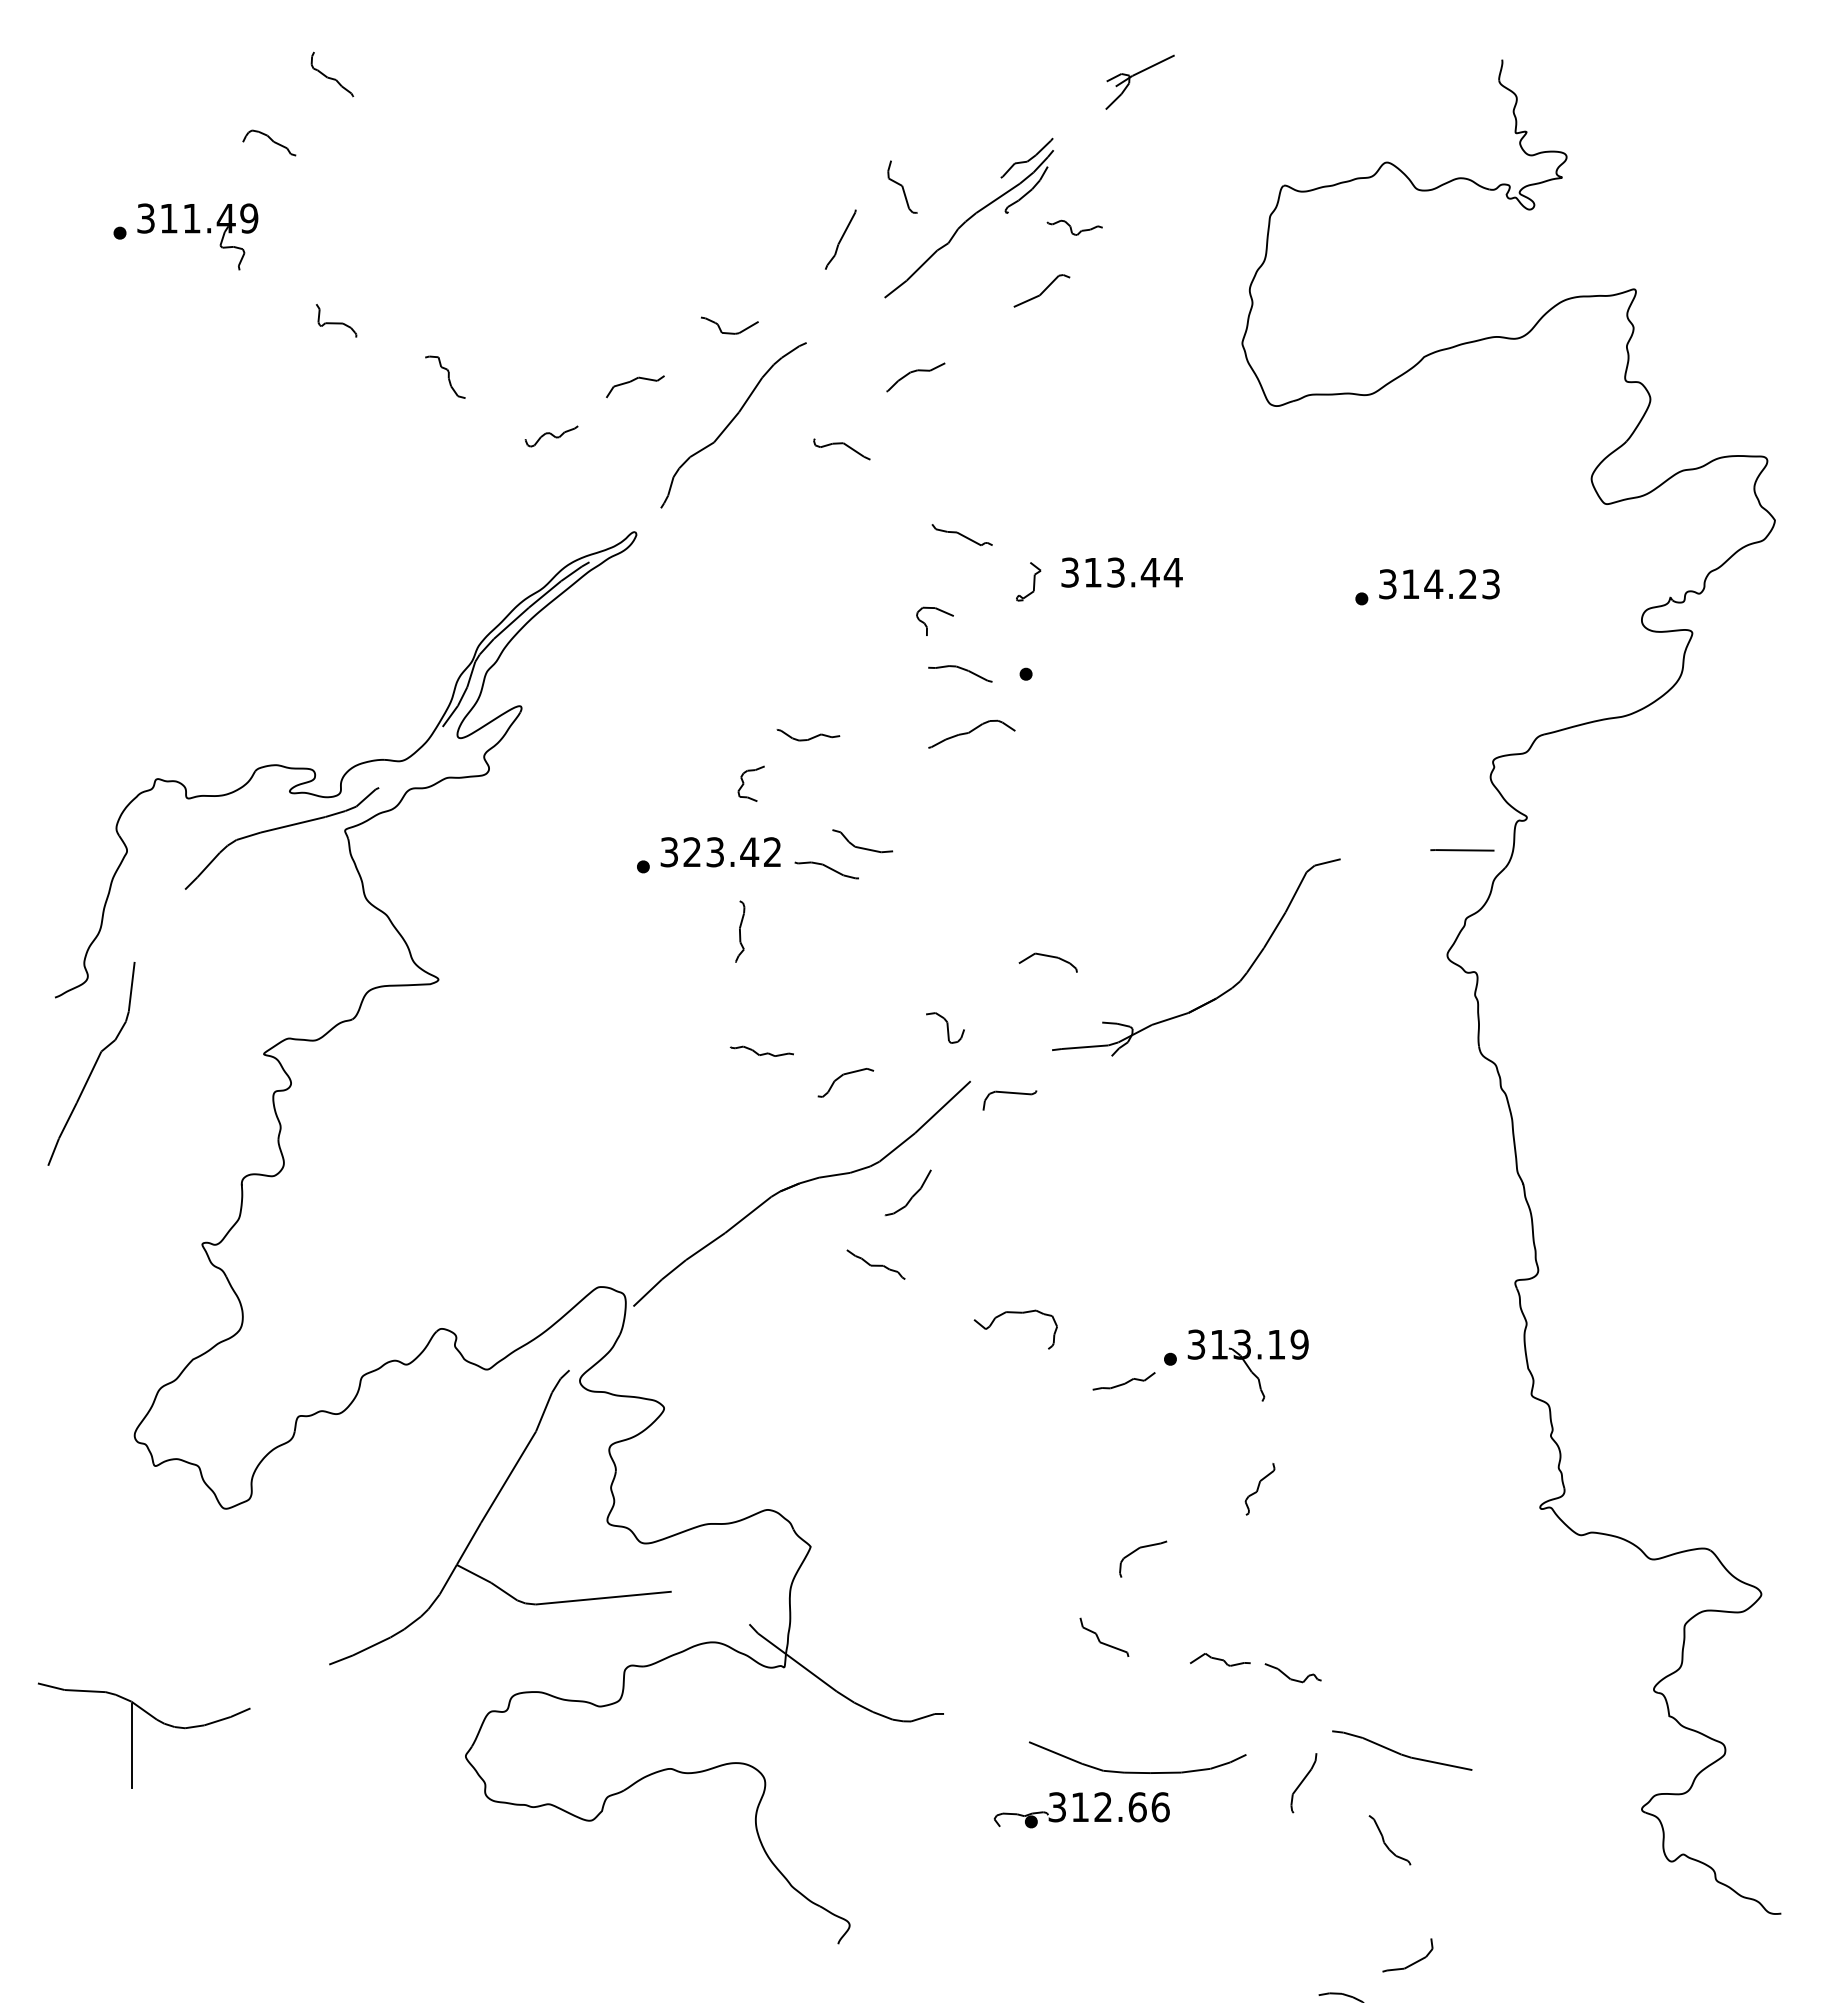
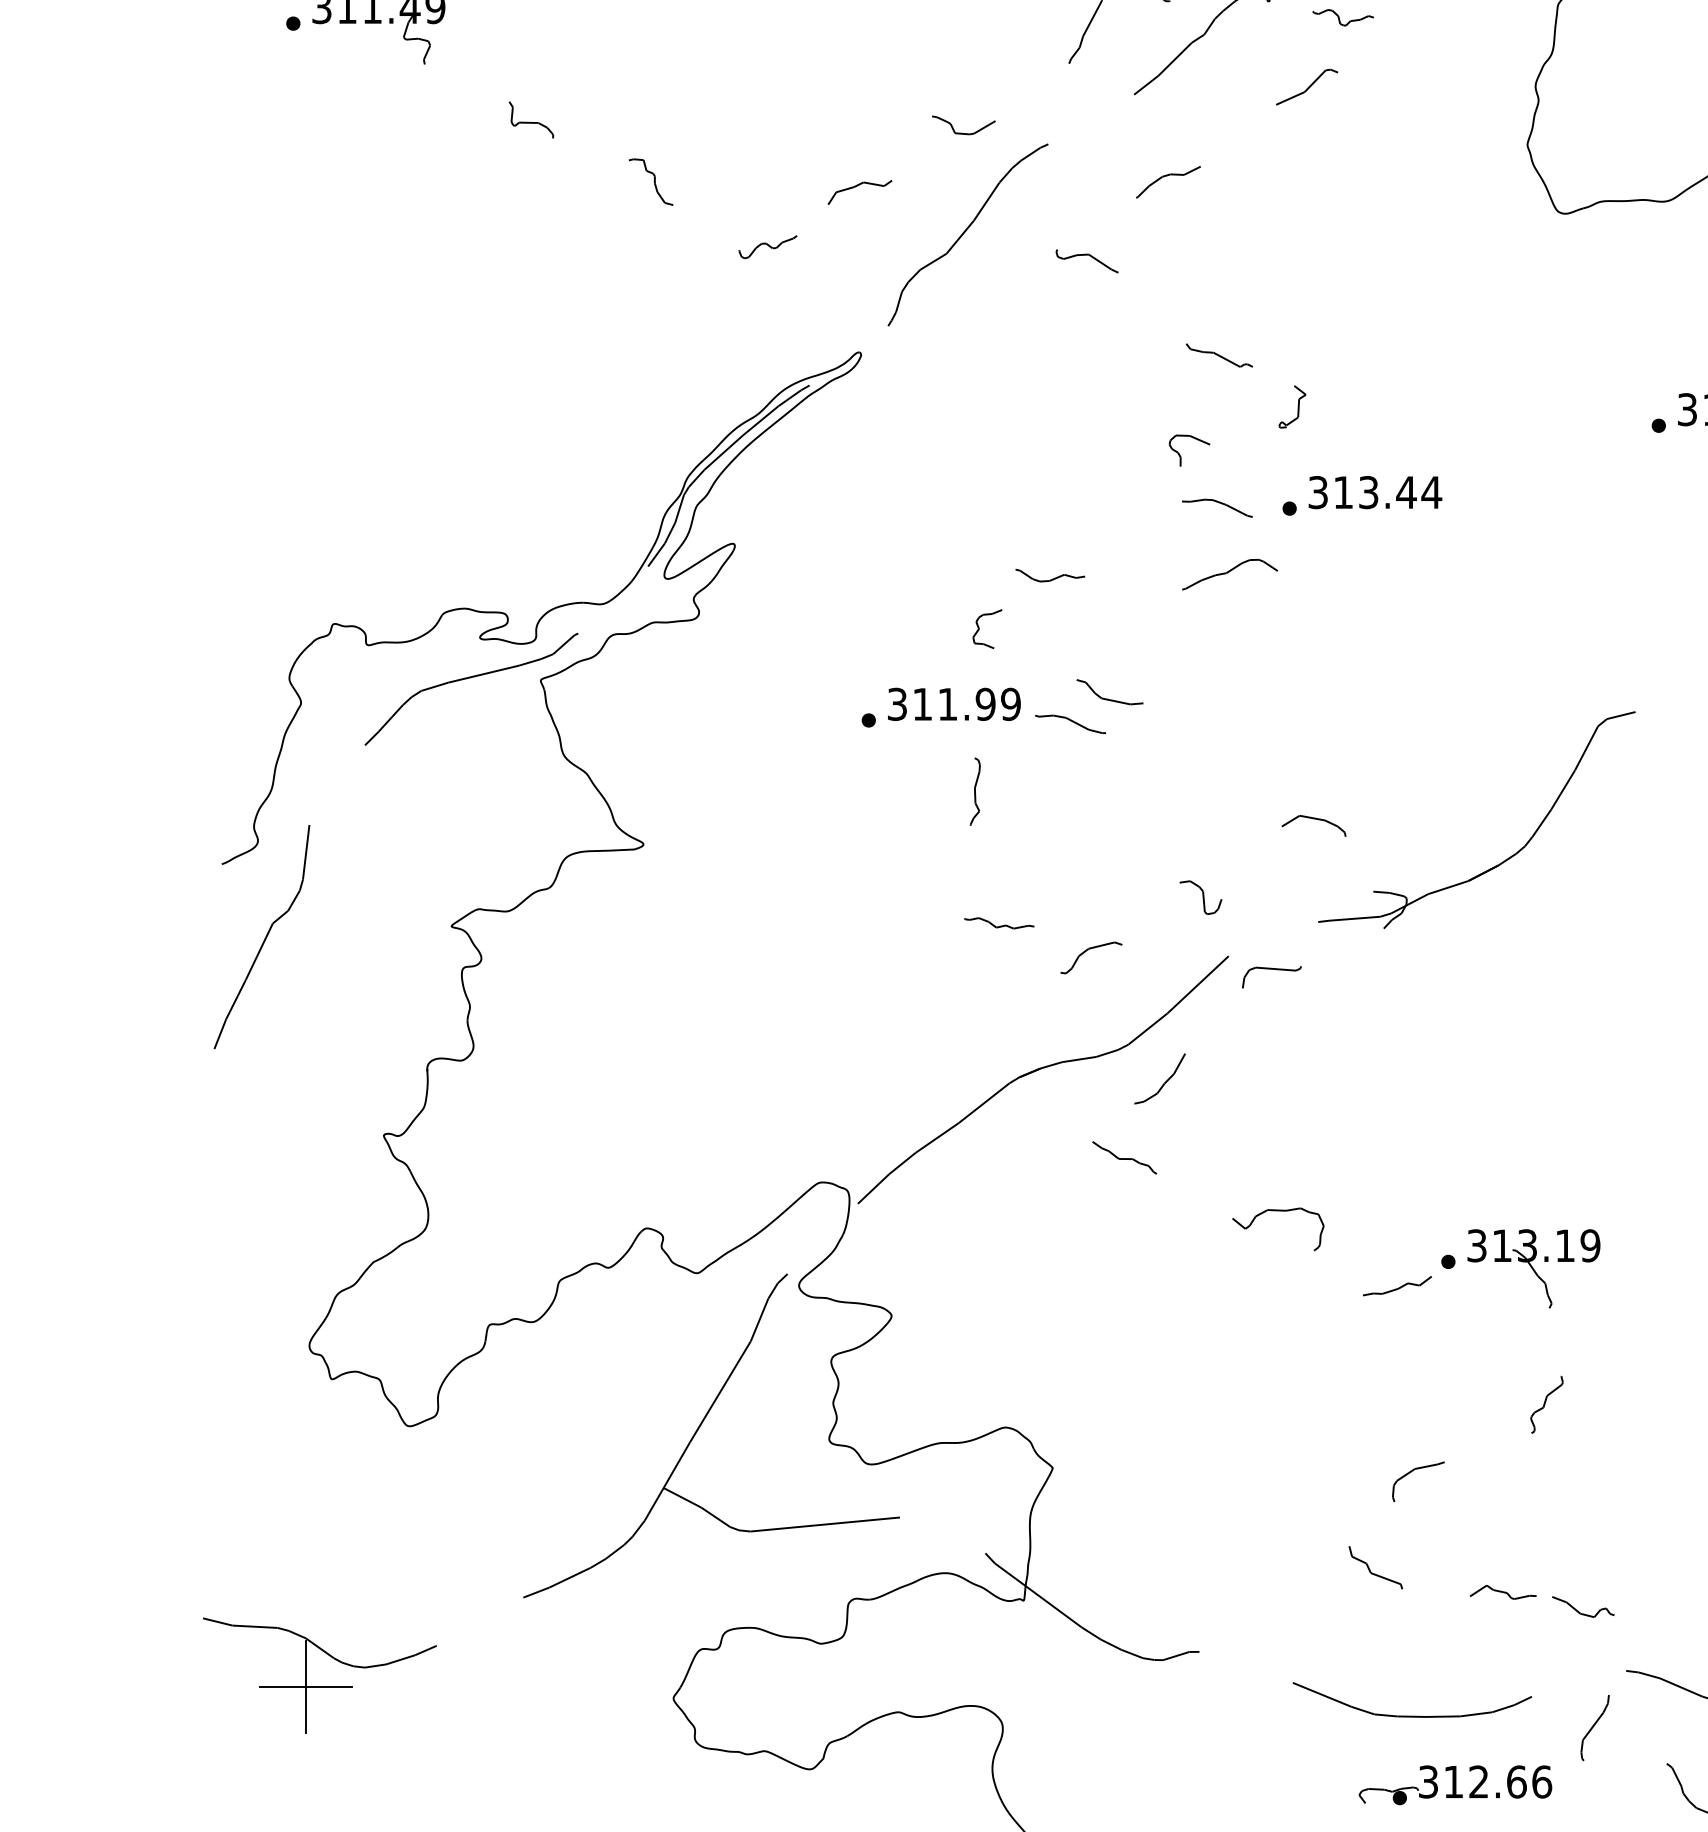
text: (1121, 572) -> (1374, 492), moved
text: (732, 852) -> (966, 704), 323.42 -> 311.99
line: (131, 1746) -> (305, 1687), added
part: (1081, 1810) -> (1455, 1785), moved

